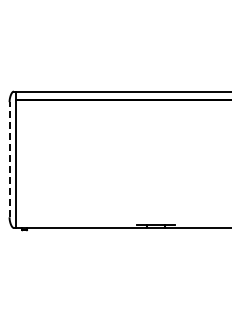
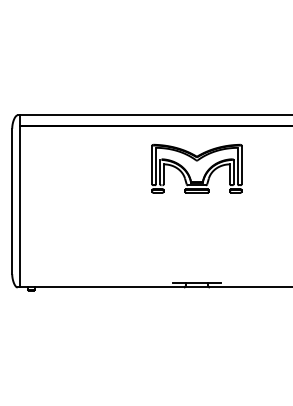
part: (155, 133) -> (196, 168), added
line: (9, 159) -> (12, 201), dashed -> solid

